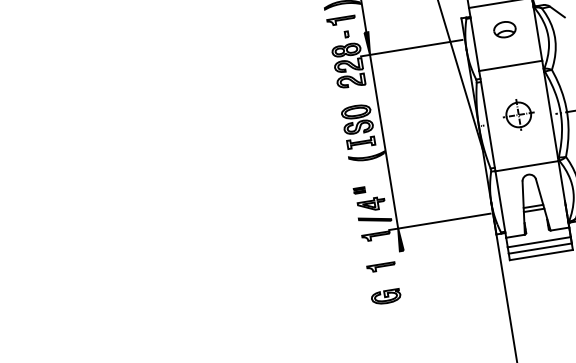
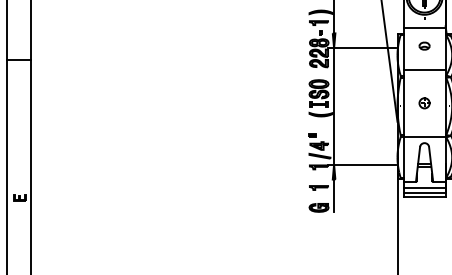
part: (504, 28) -> (424, 45), size x0.71
part: (518, 115) -> (424, 103), size x0.62
line: (406, 274) -> (334, 195), added

